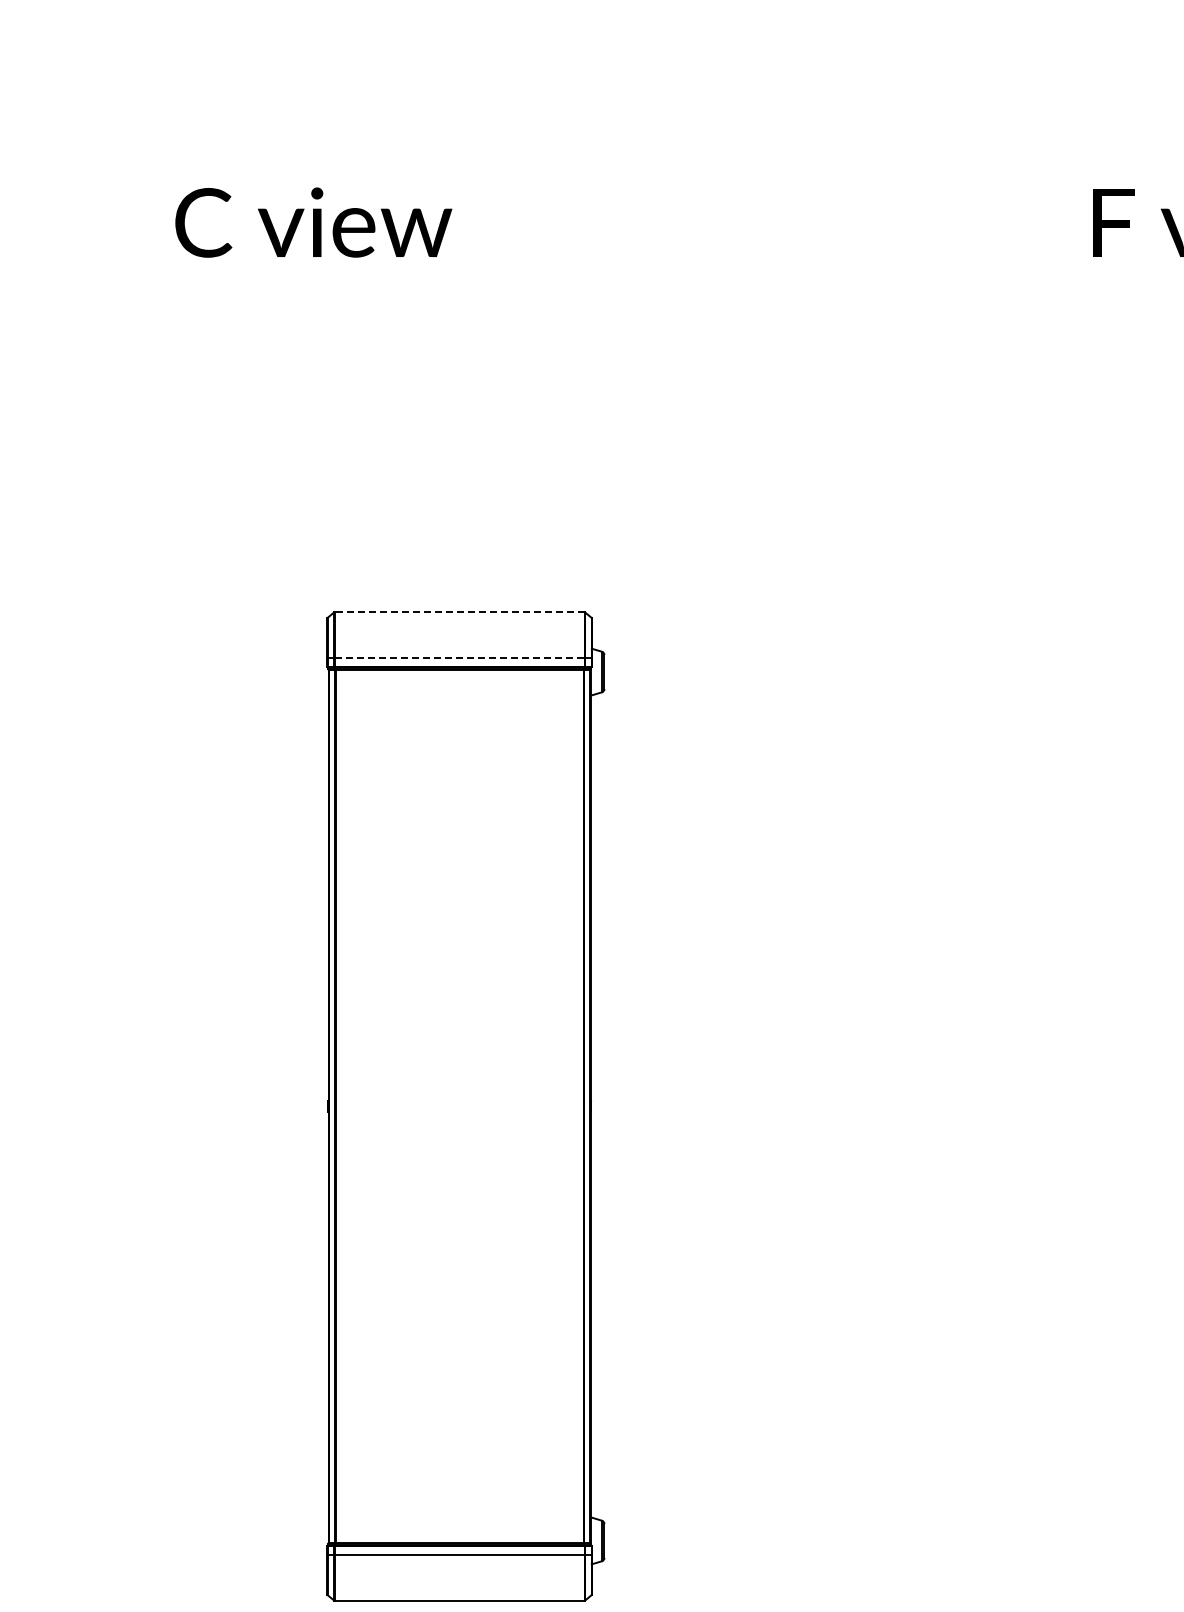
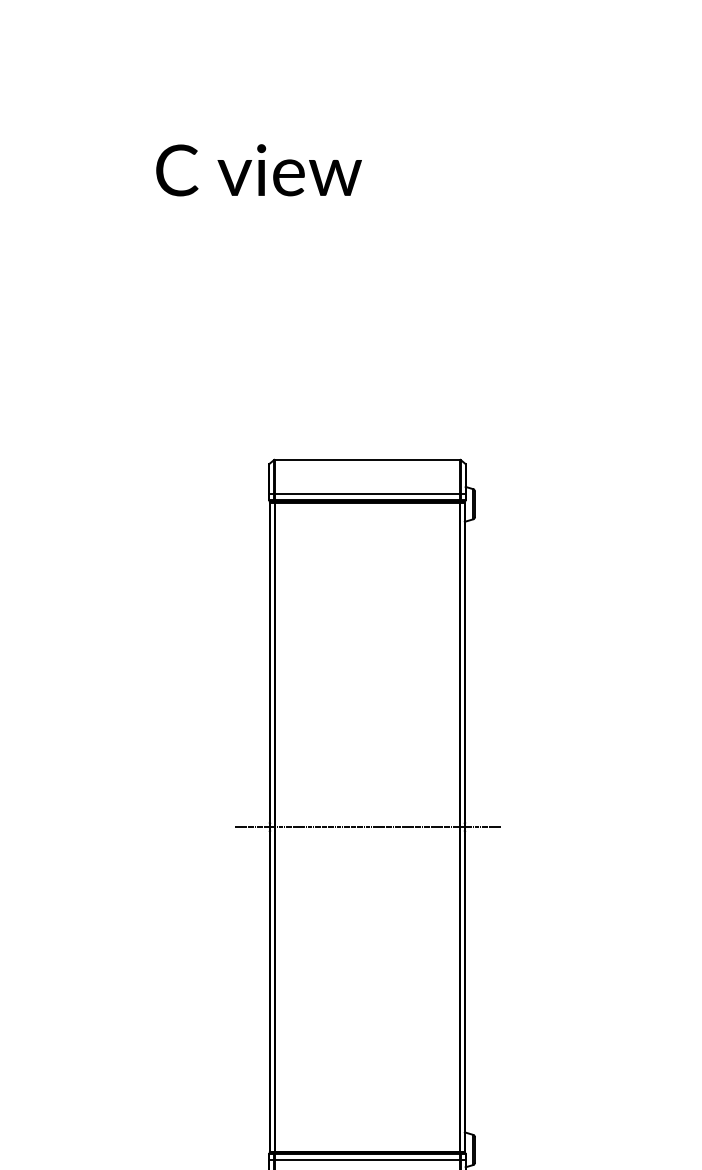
line: (459, 612) -> (367, 460), dashed -> solid
line: (460, 658) -> (368, 494), dashed -> solid
line: (459, 1106) -> (367, 827), added

